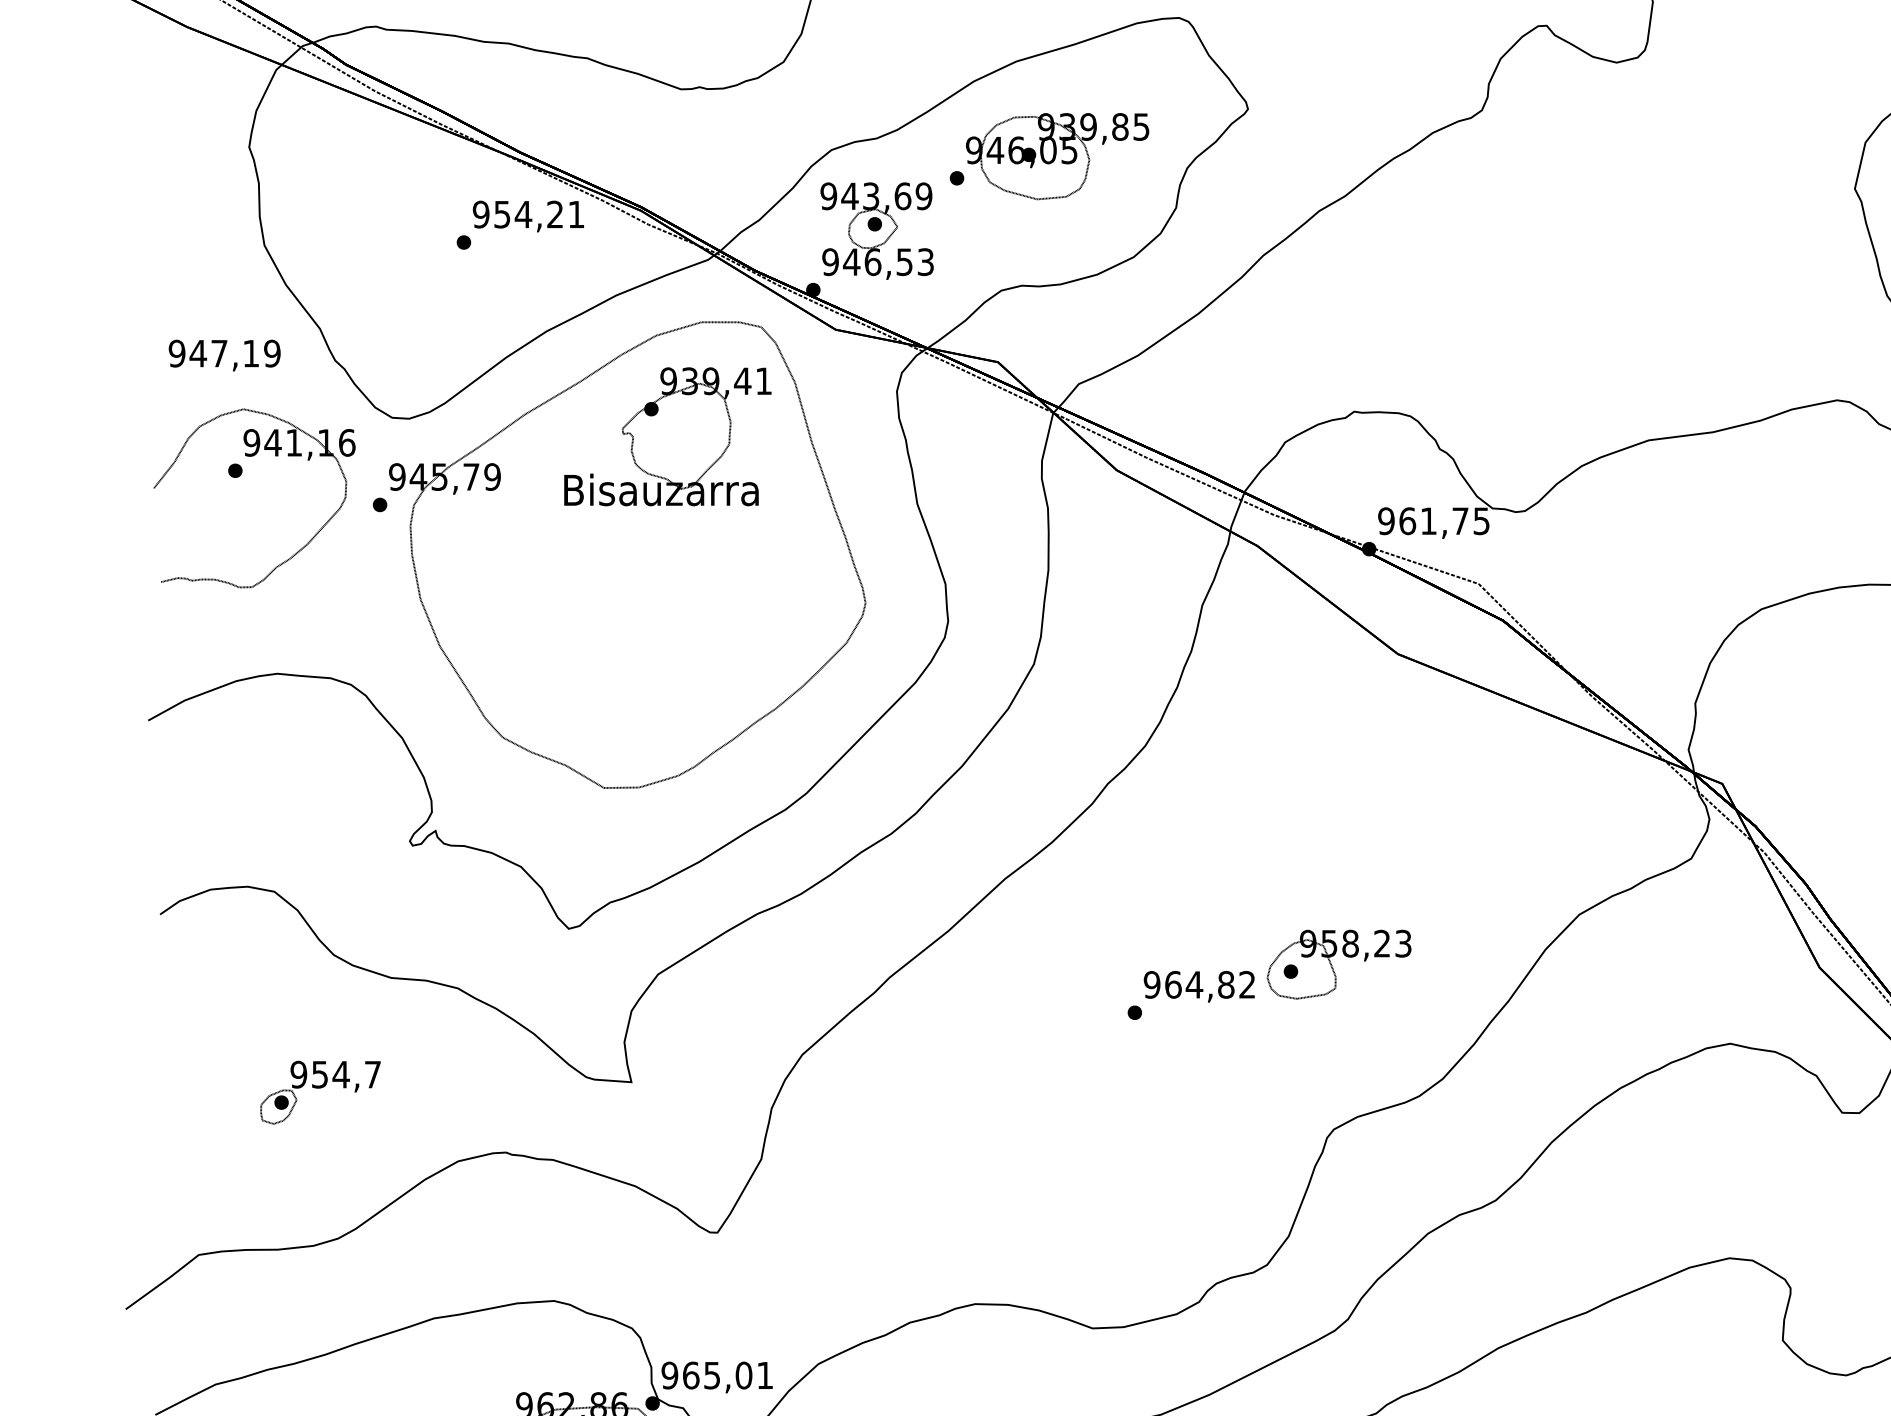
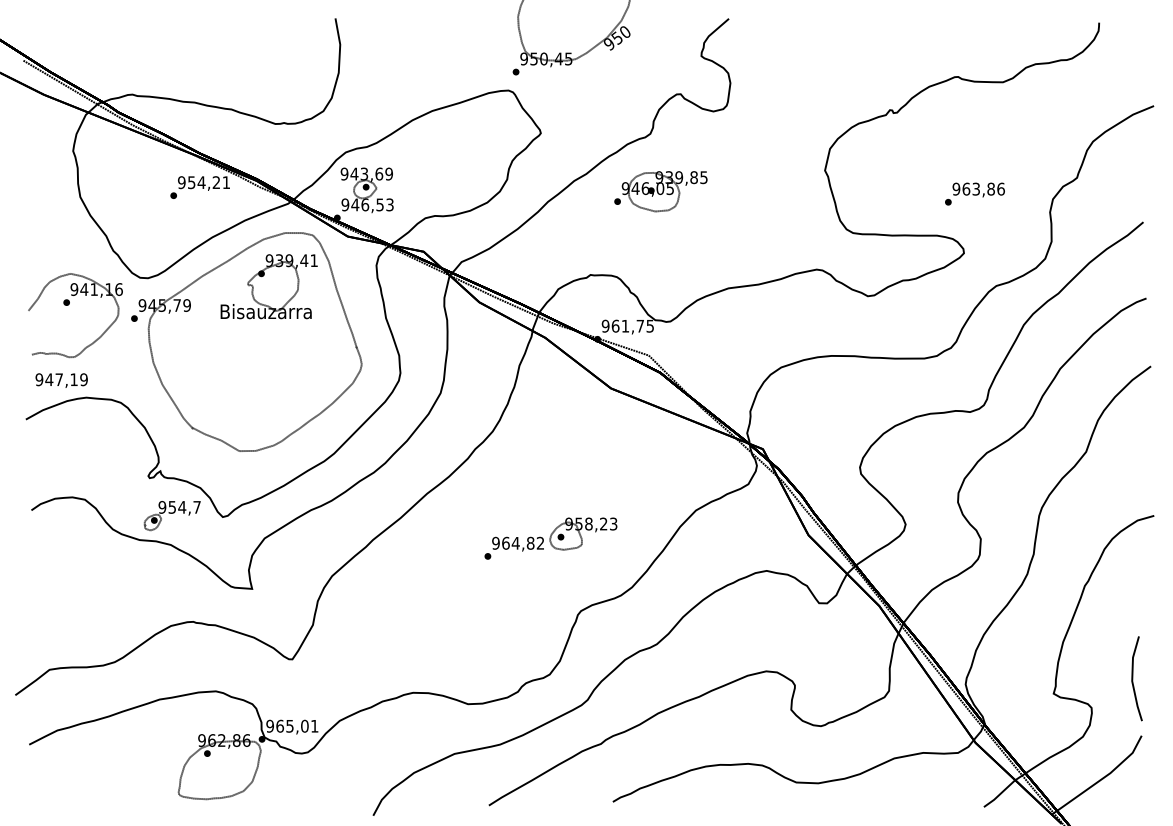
part: (1048, 156) -> (660, 191), moved
text: (224, 355) -> (61, 380), moved
part: (318, 1094) -> (171, 516), moved

